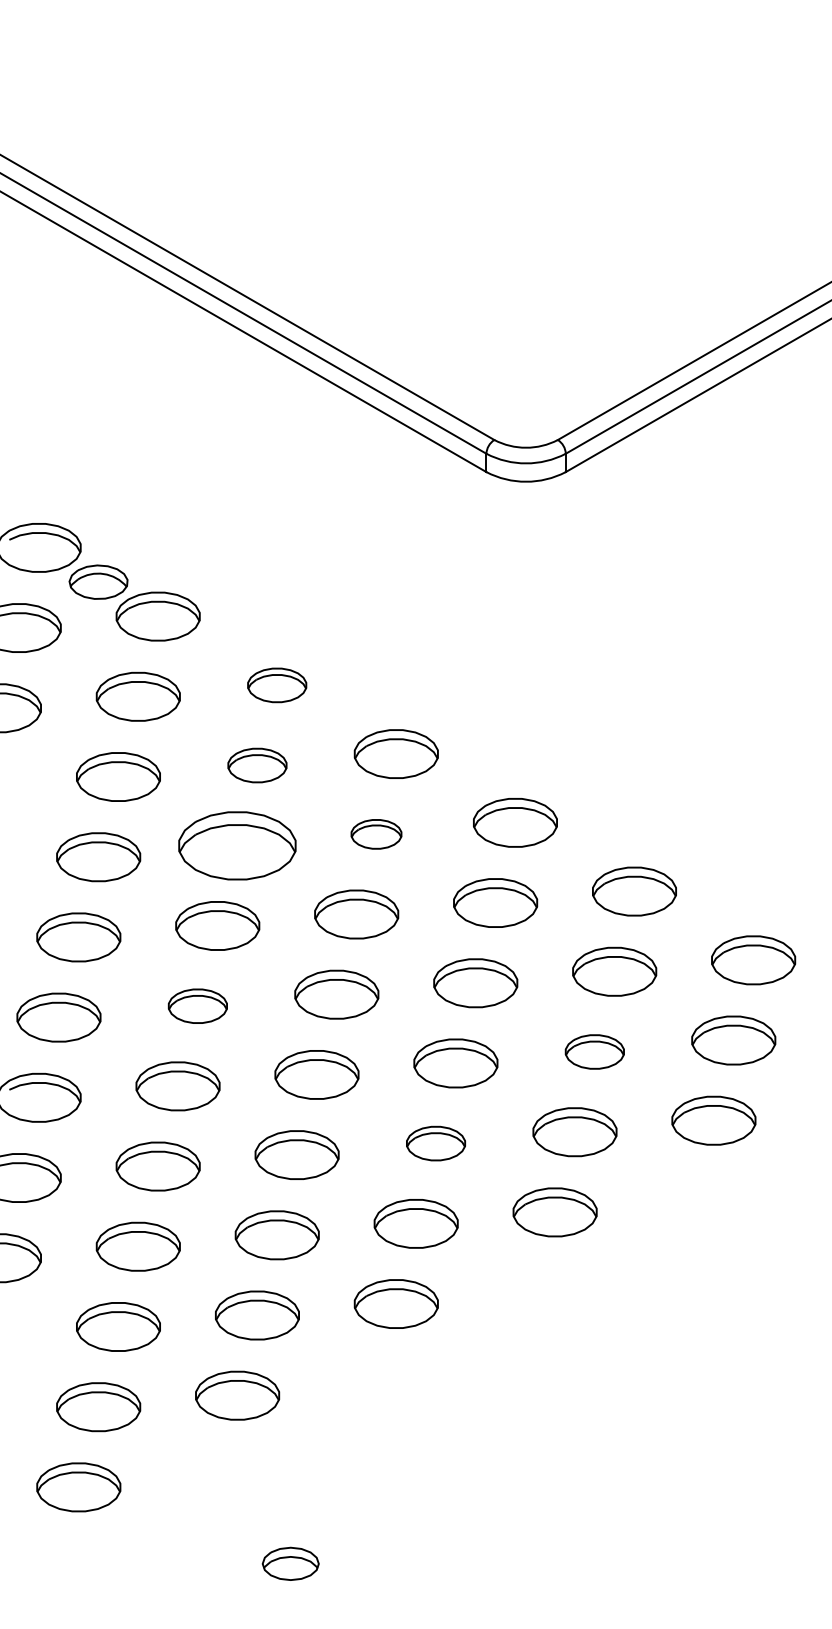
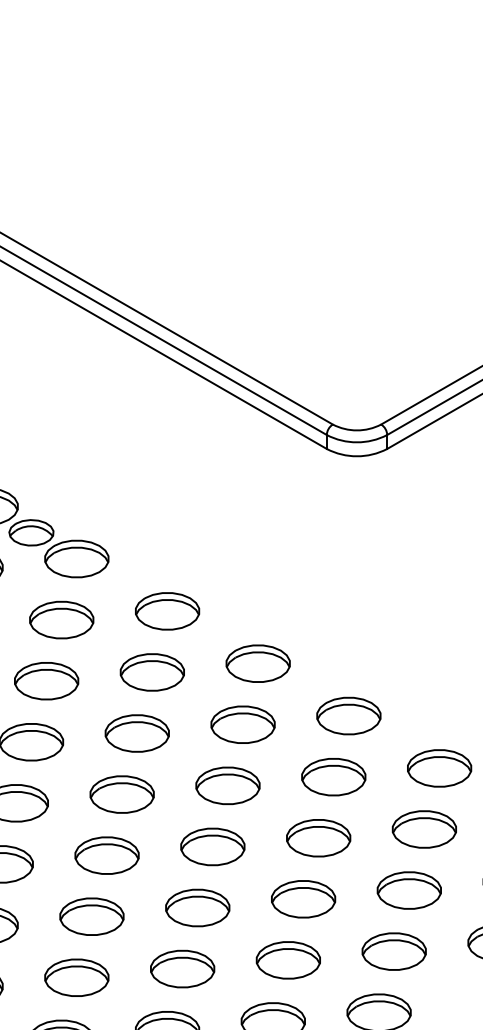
part: (276, 685) -> (166, 611), size x1.43
part: (257, 765) -> (152, 672), size x1.43
part: (376, 834) -> (243, 724), size x1.67
part: (237, 845) -> (137, 733), size x0.71
part: (197, 1006) -> (106, 855), size x1.43
part: (594, 1051) -> (409, 890), size x1.43
part: (435, 1143) -> (288, 960), size x1.43

